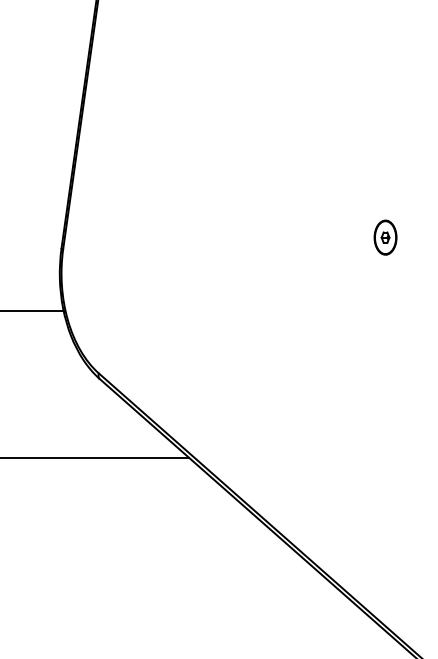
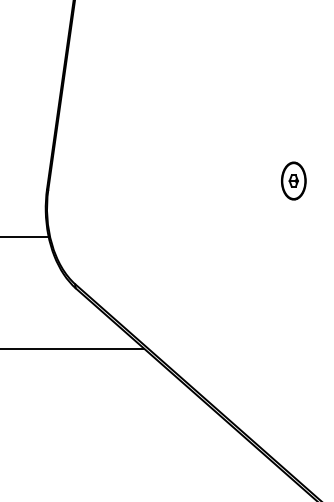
part: (385, 236) -> (293, 180), size x1.43

